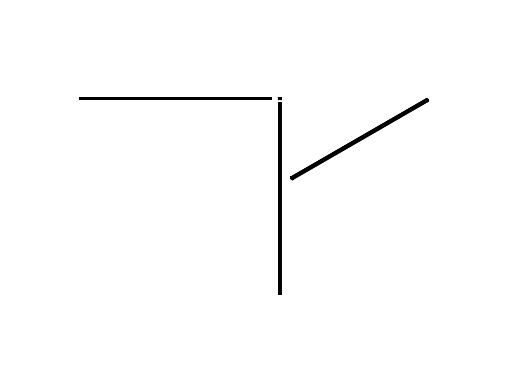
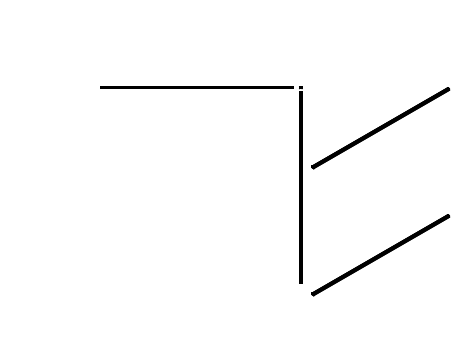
part: (359, 266) -> (380, 255), added

